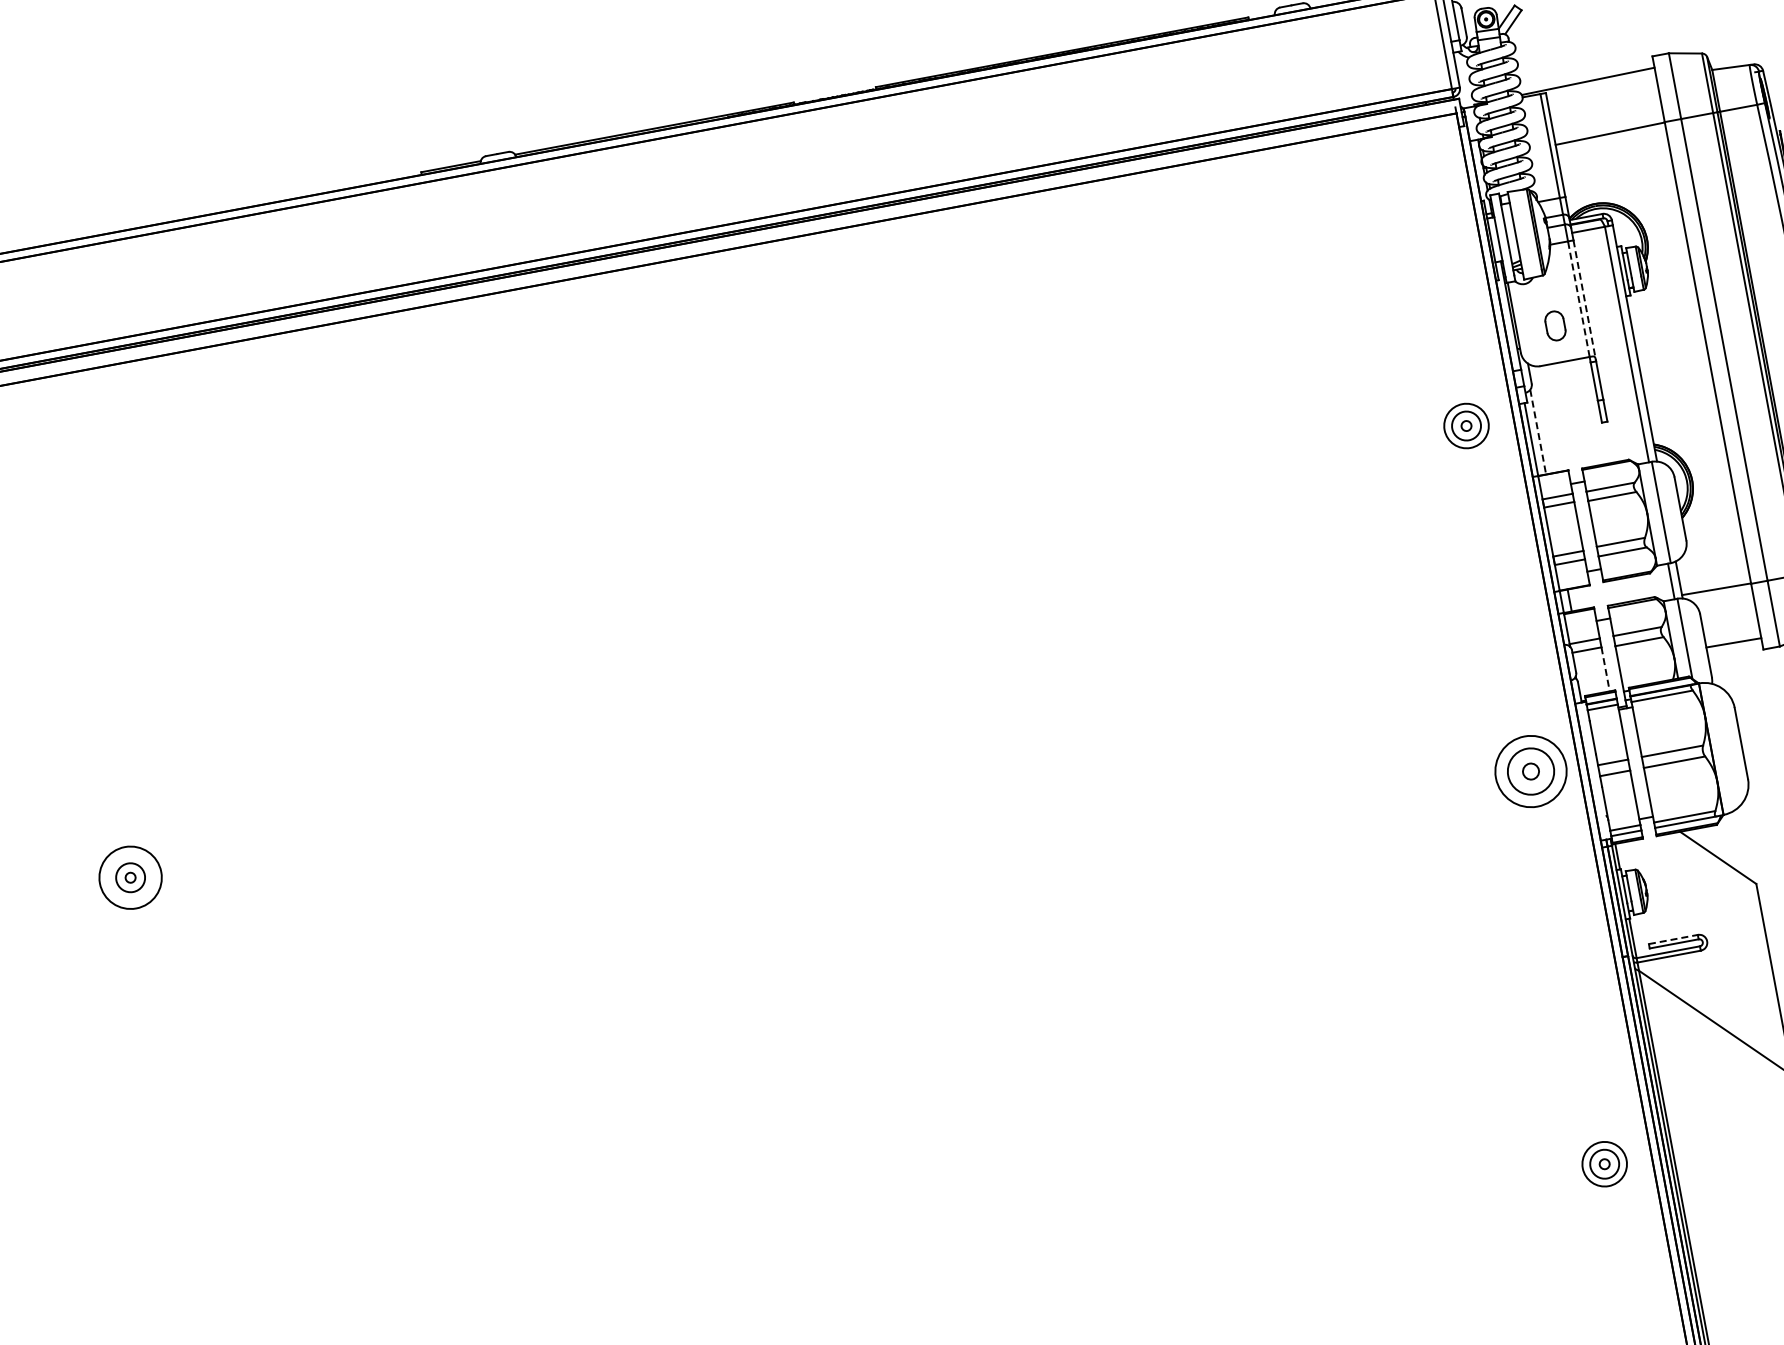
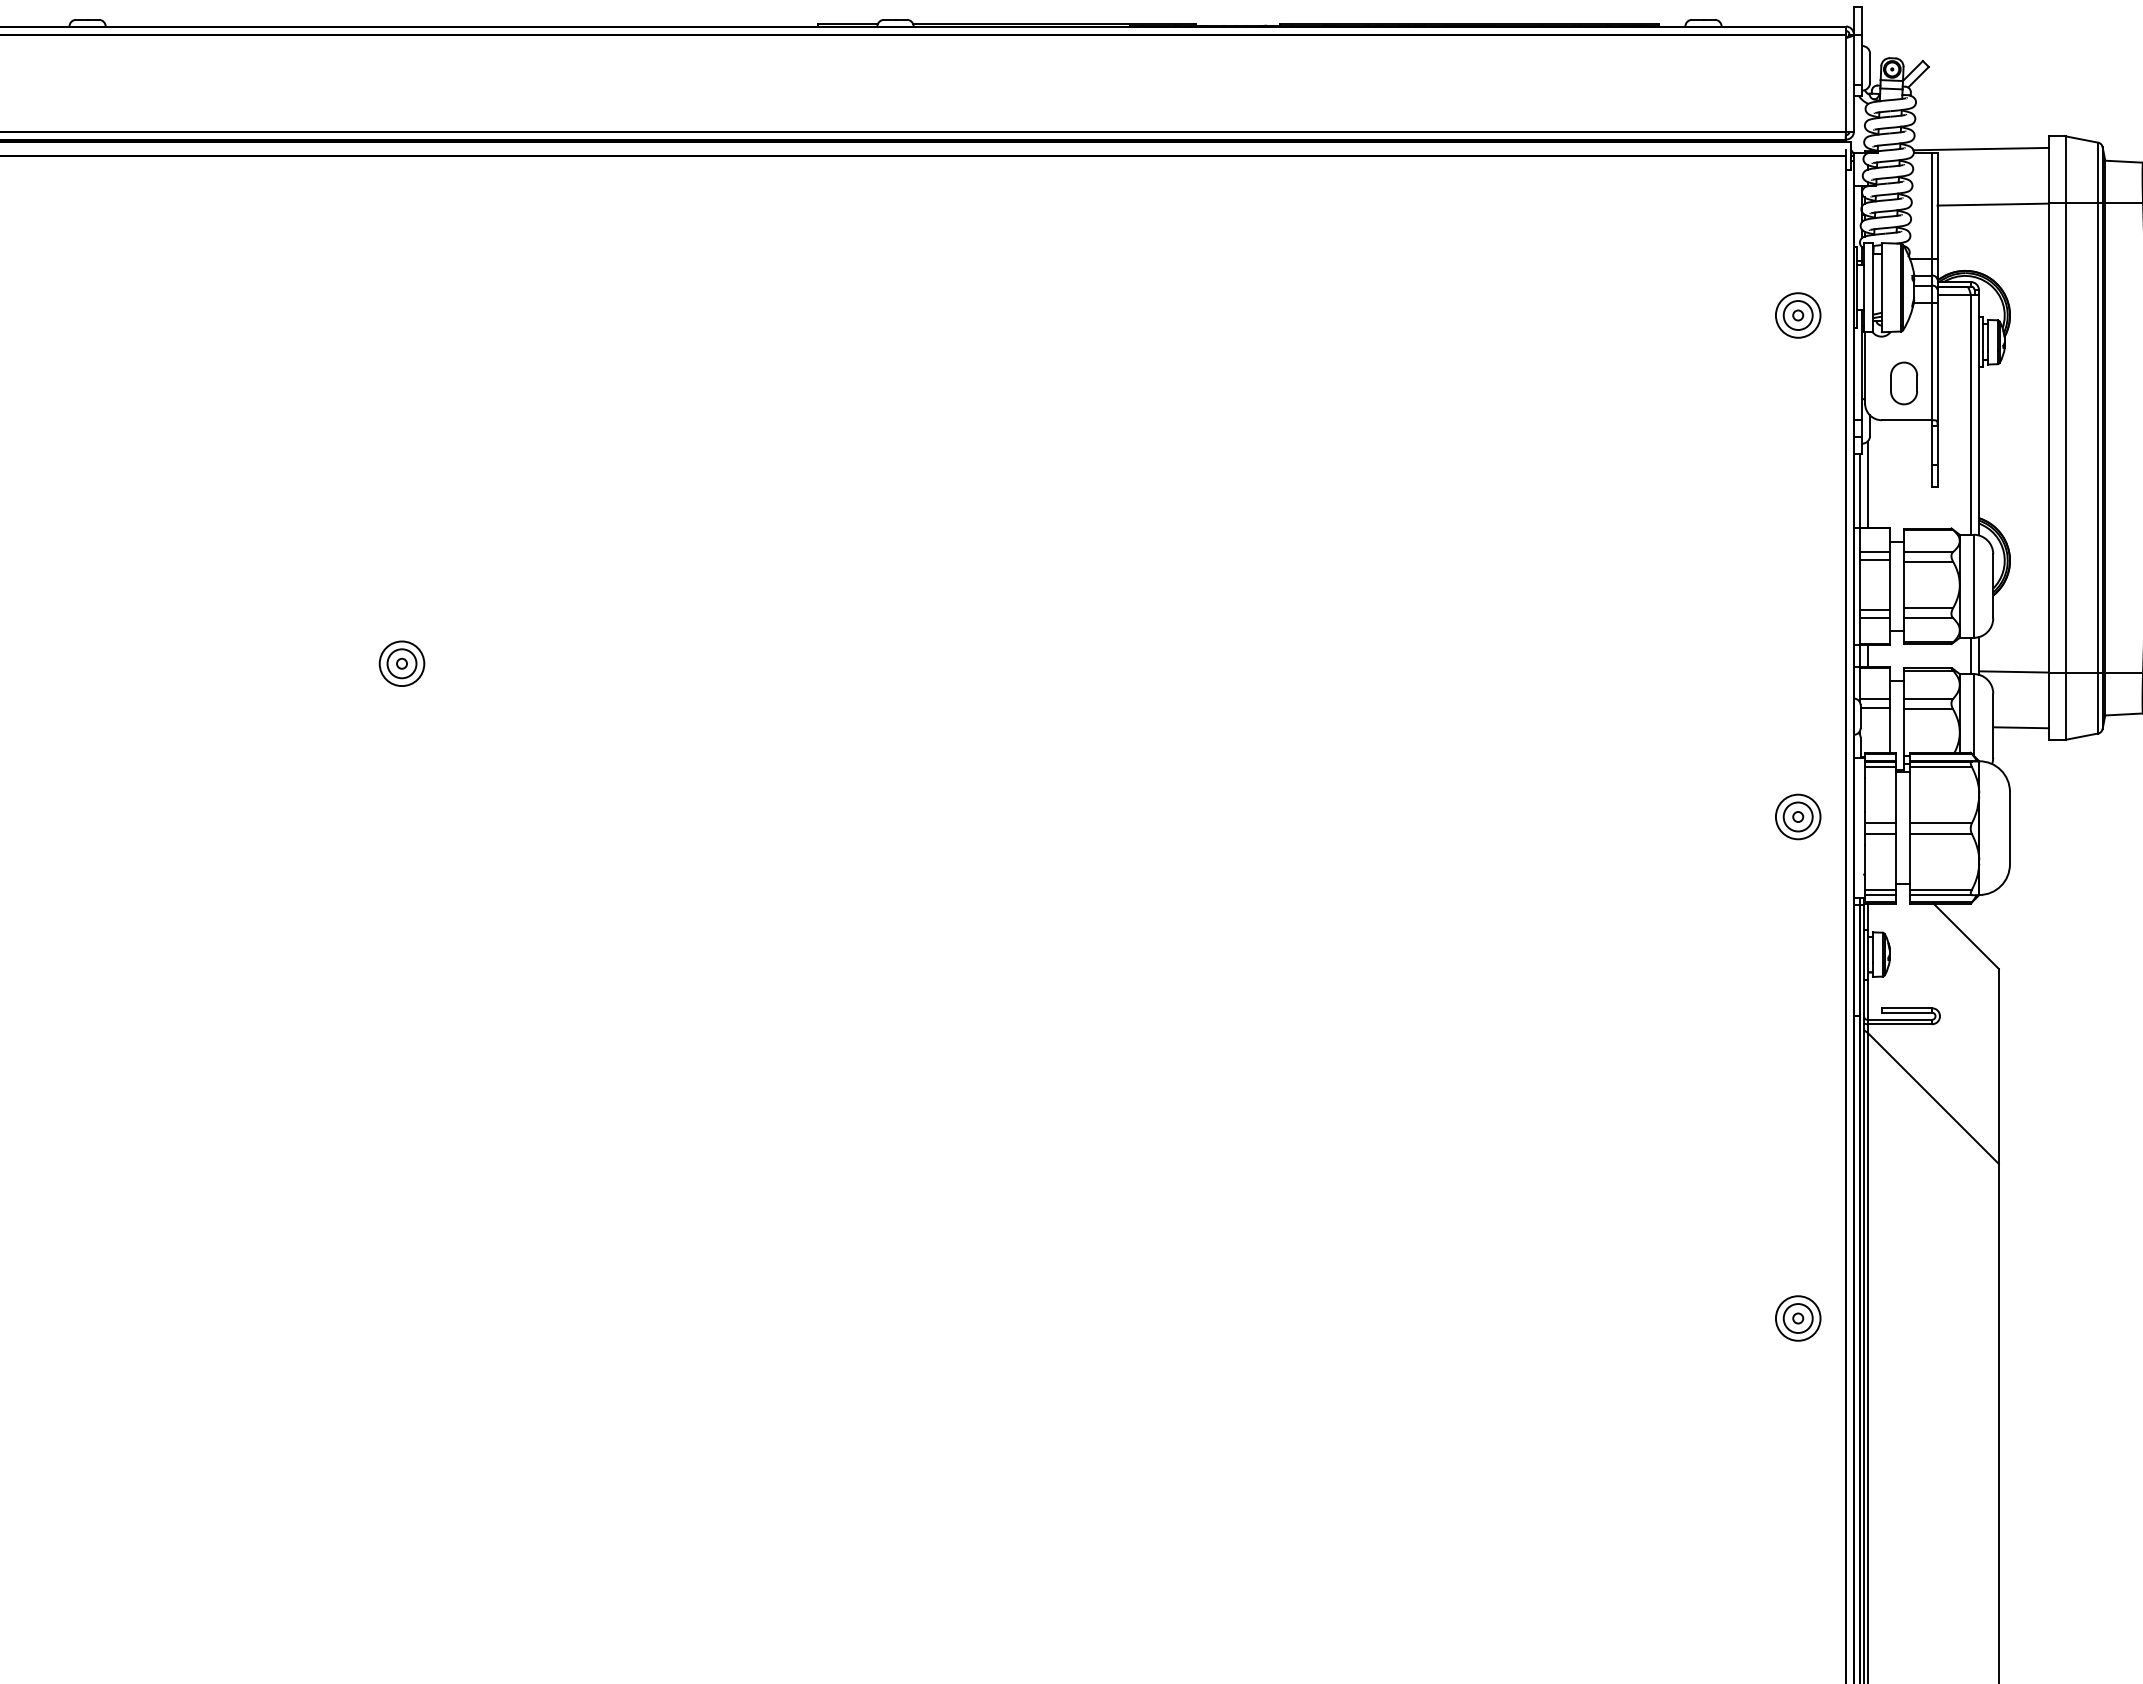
line: (1578, 299) -> (1931, 361), dashed -> solid
line: (1584, 301) -> (1937, 364), dashed -> solid
part: (1554, 326) -> (1903, 383), size x1.43
part: (1466, 425) -> (1798, 315), moved
line: (1538, 432) -> (1867, 485), dashed -> solid
line: (1605, 669) -> (1890, 730), dashed -> solid
part: (1531, 770) -> (1798, 816), size x0.62
circle: (130, 877) -> (401, 663), size x0.71
line: (1673, 939) -> (1907, 1008), dashed -> solid
part: (1604, 1164) -> (1798, 1318), moved

